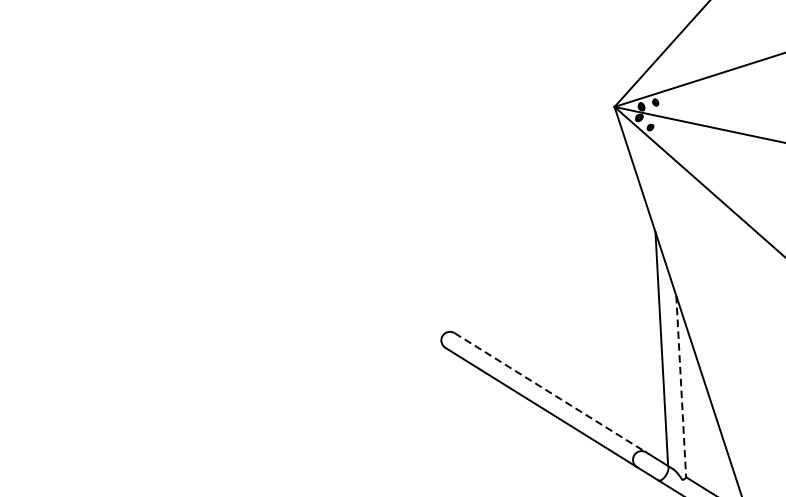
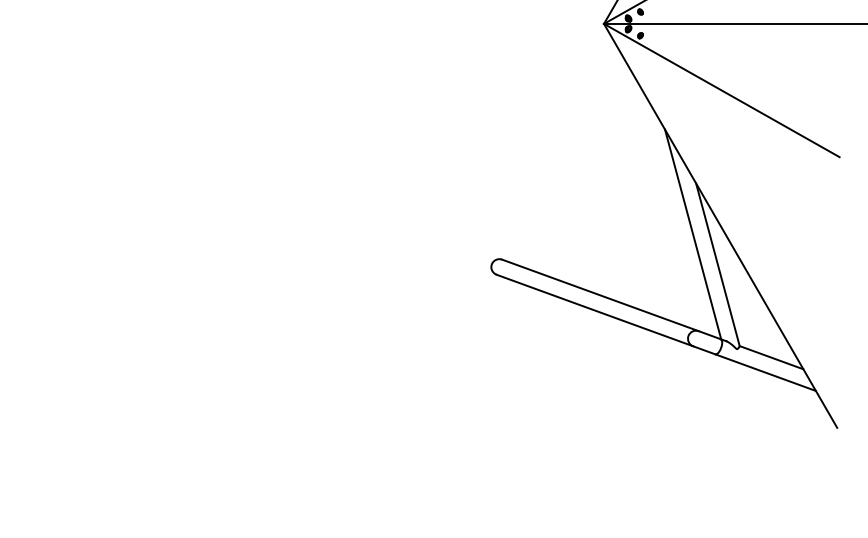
line: (681, 387) -> (718, 265), dashed -> solid
line: (550, 392) -> (600, 295), dashed -> solid

